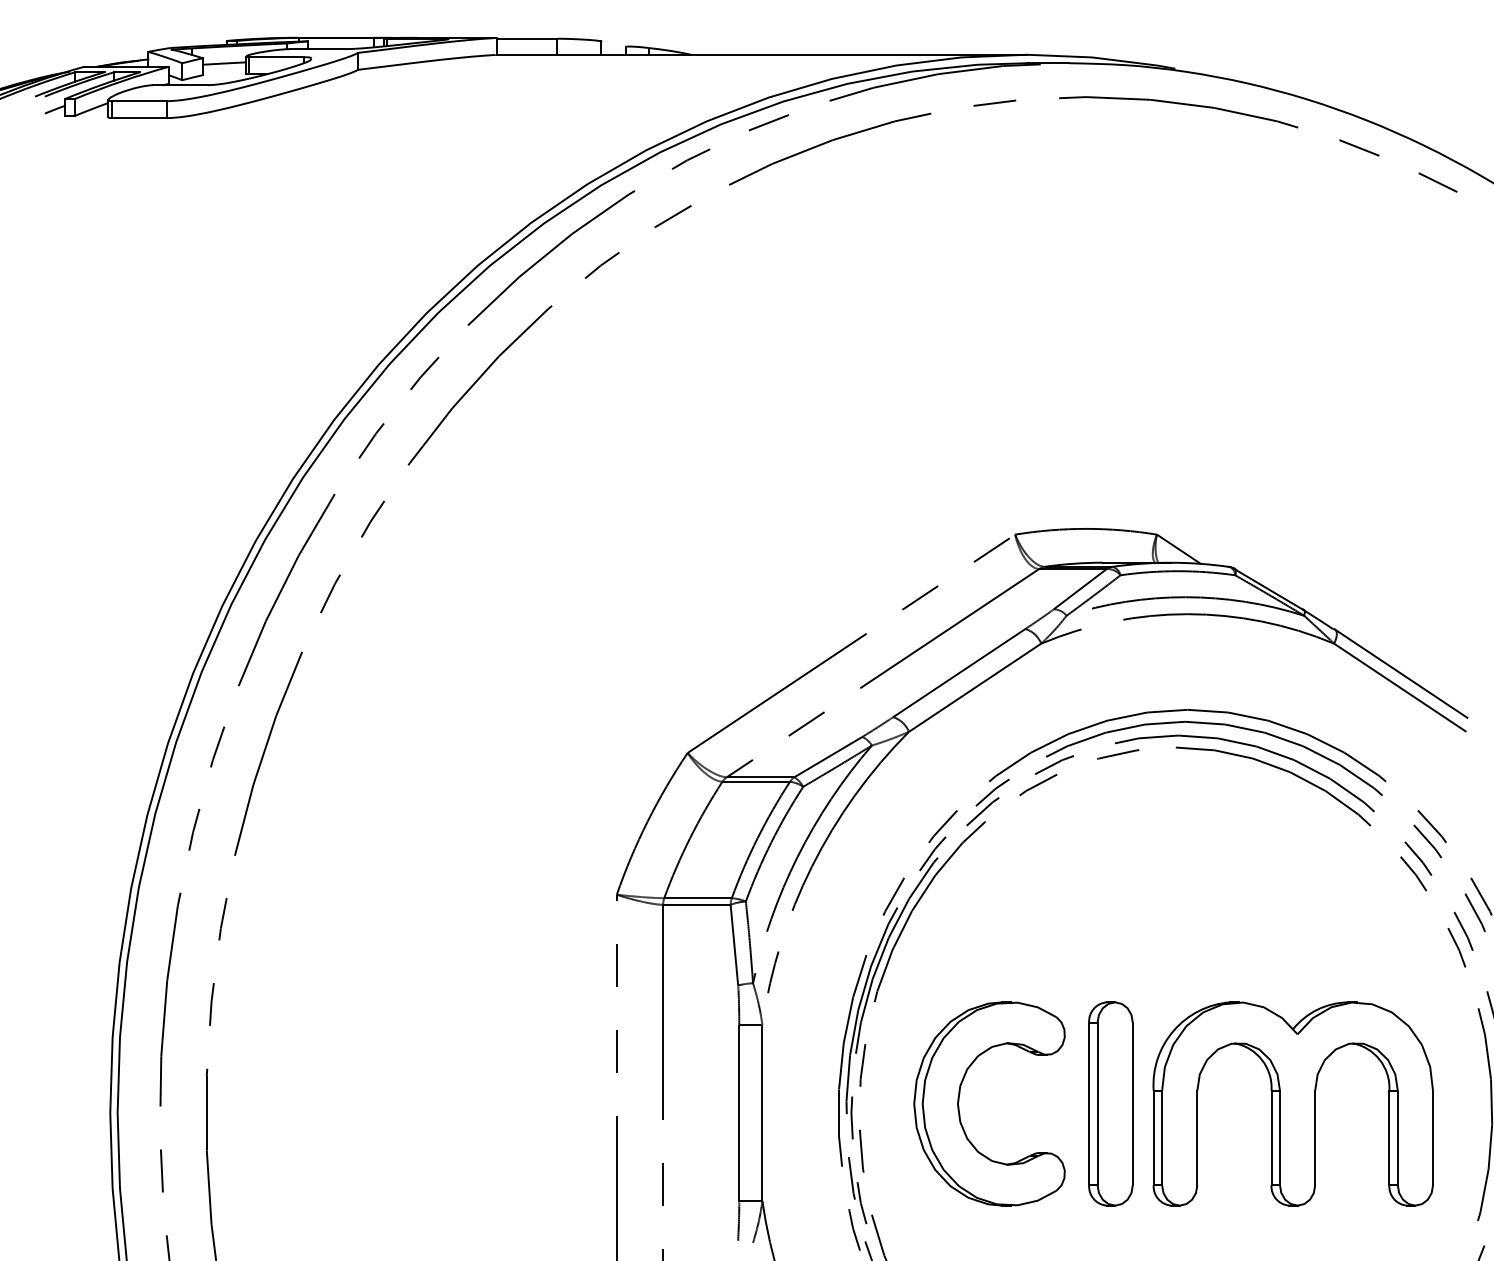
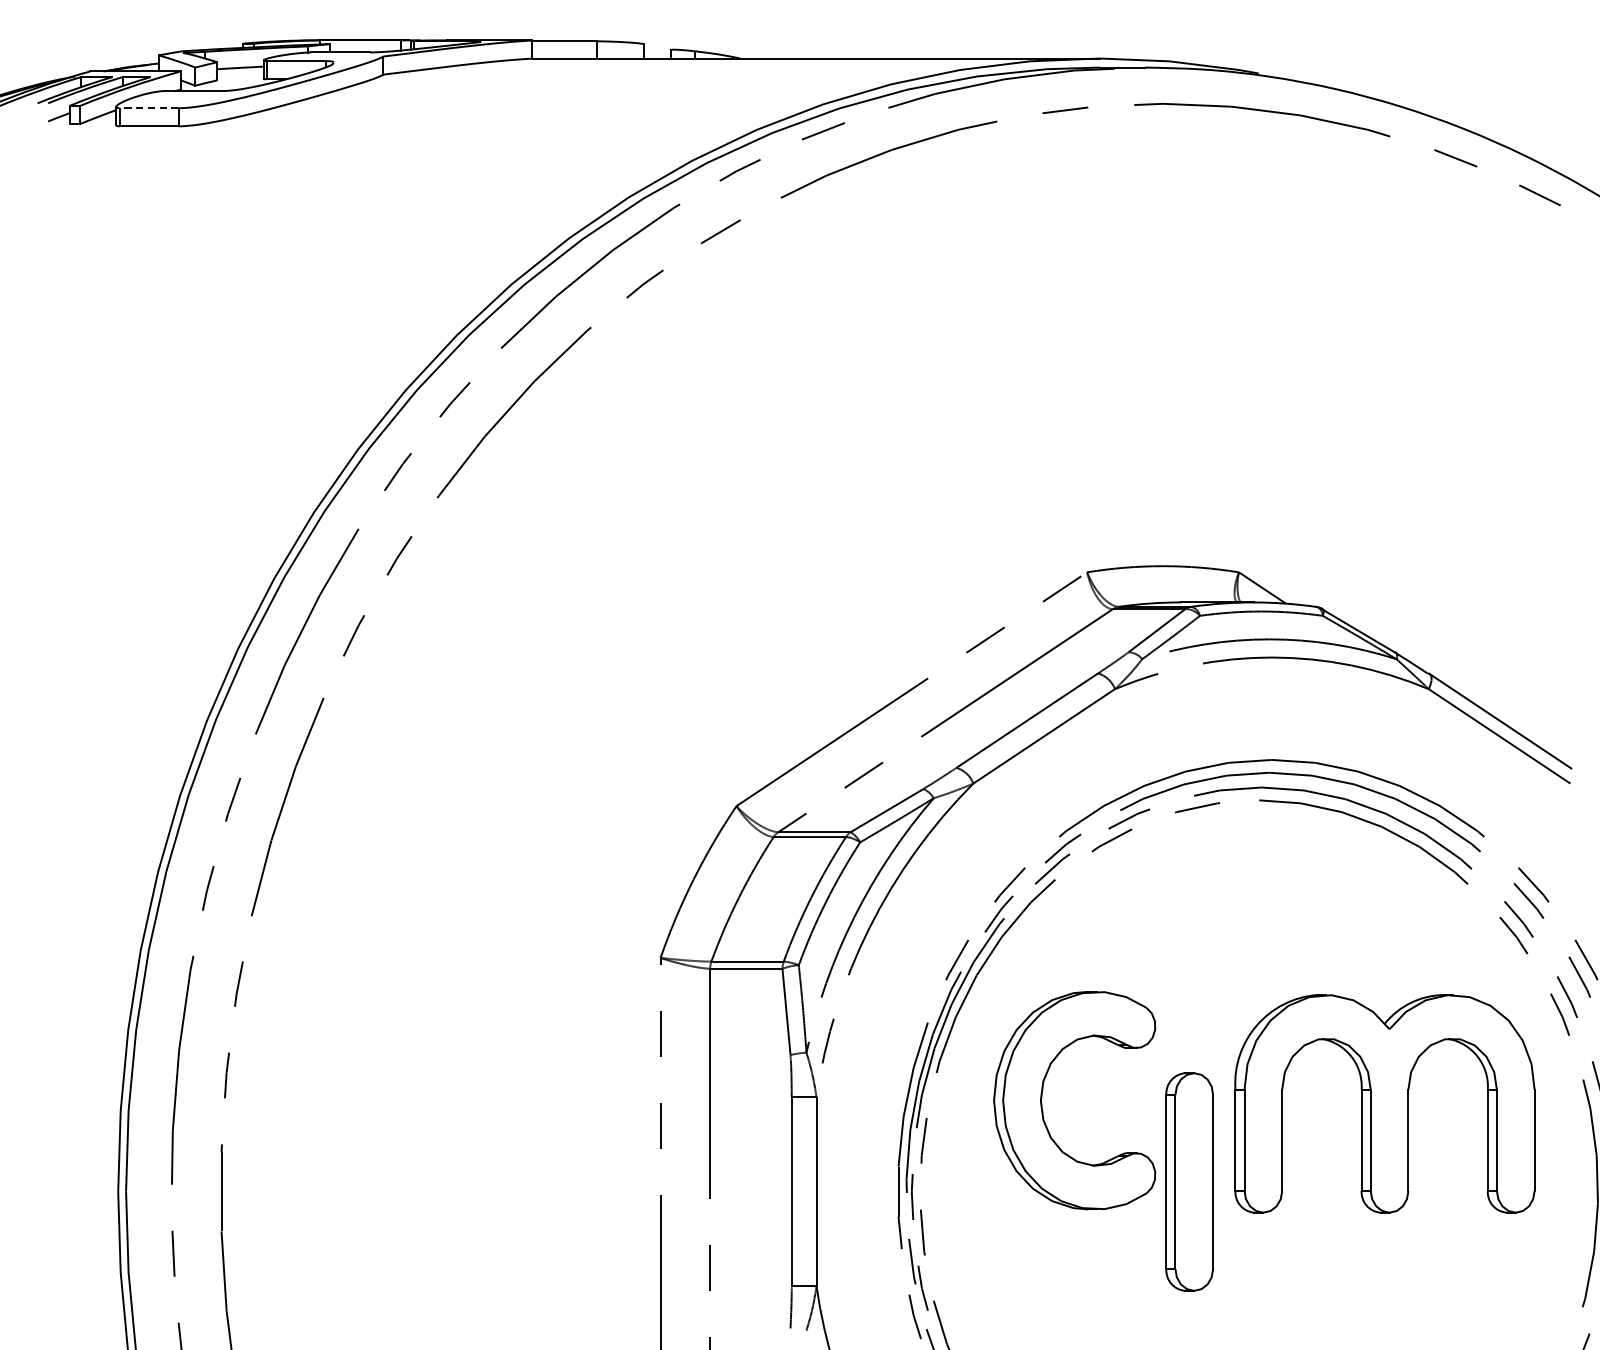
line: (139, 101) -> (149, 108), solid -> dashed
part: (959, 1101) -> (1042, 1097), moved
part: (1292, 1103) -> (1384, 1103), moved

